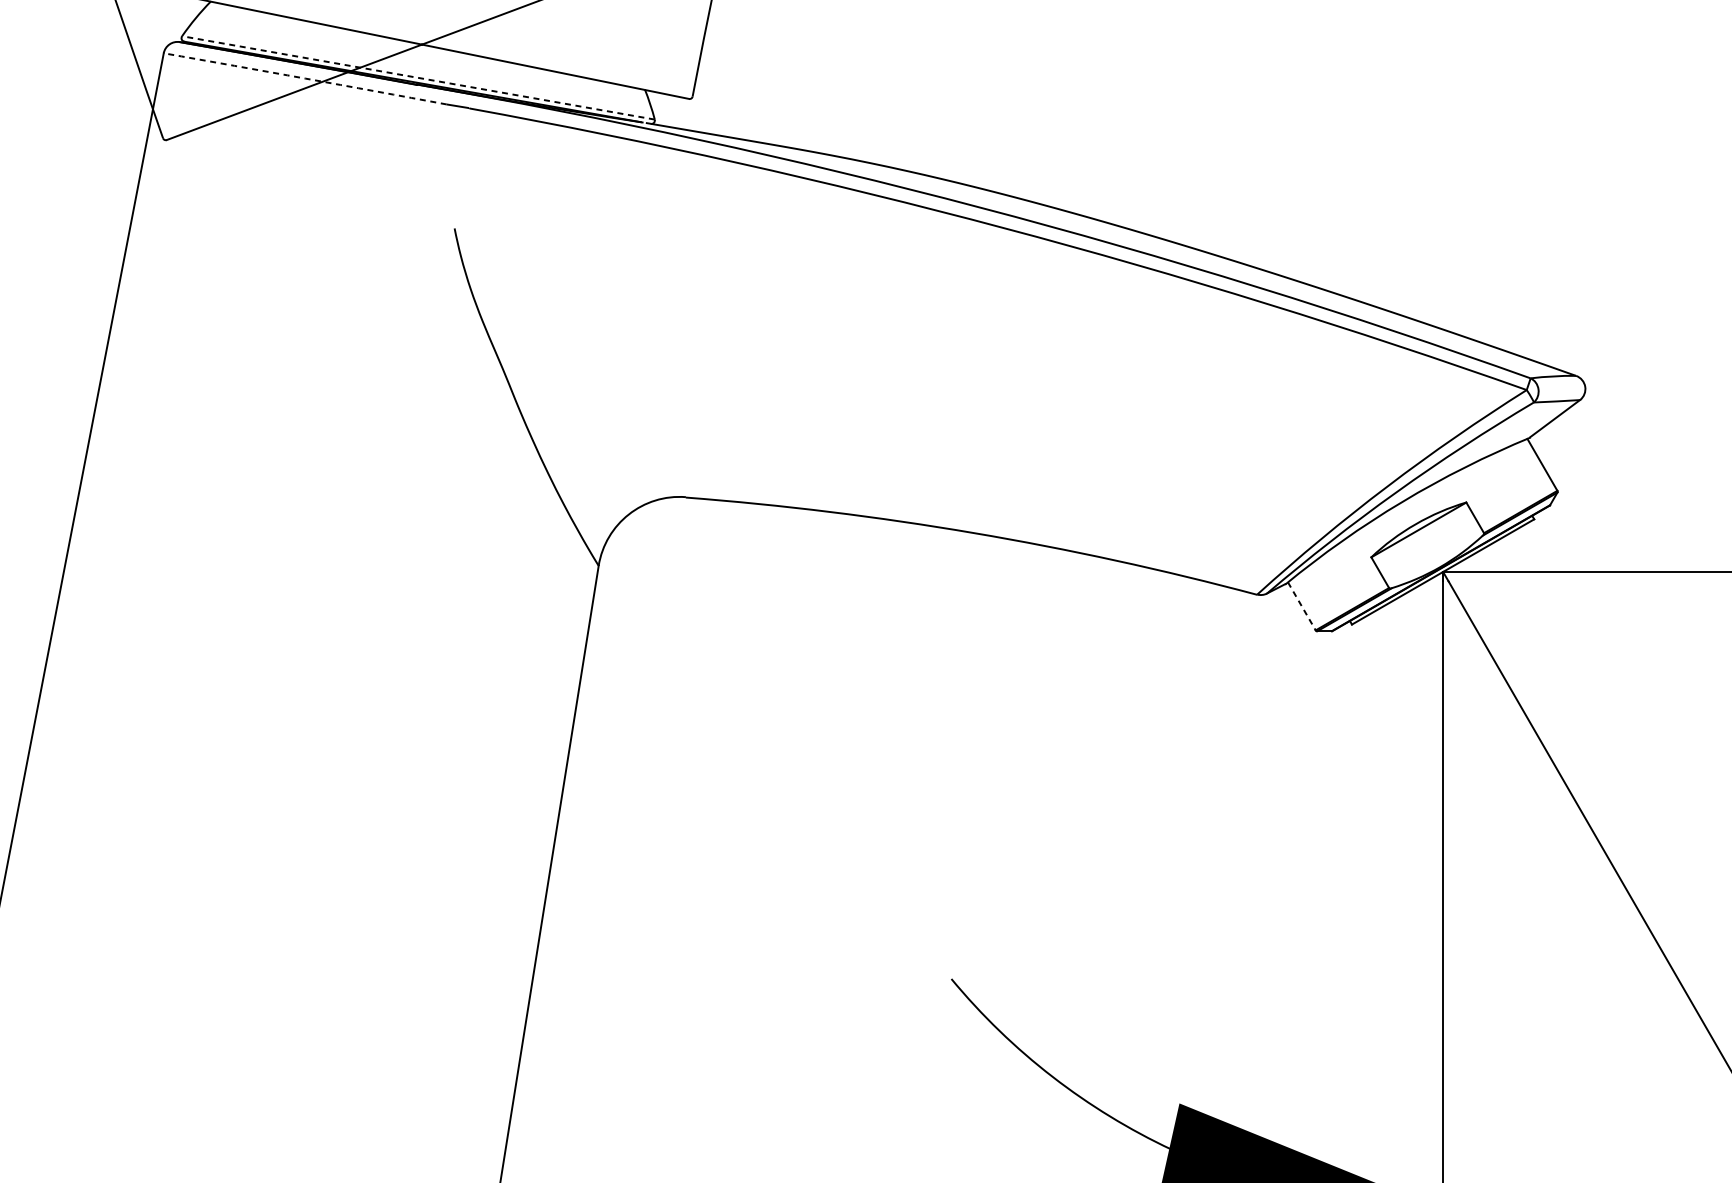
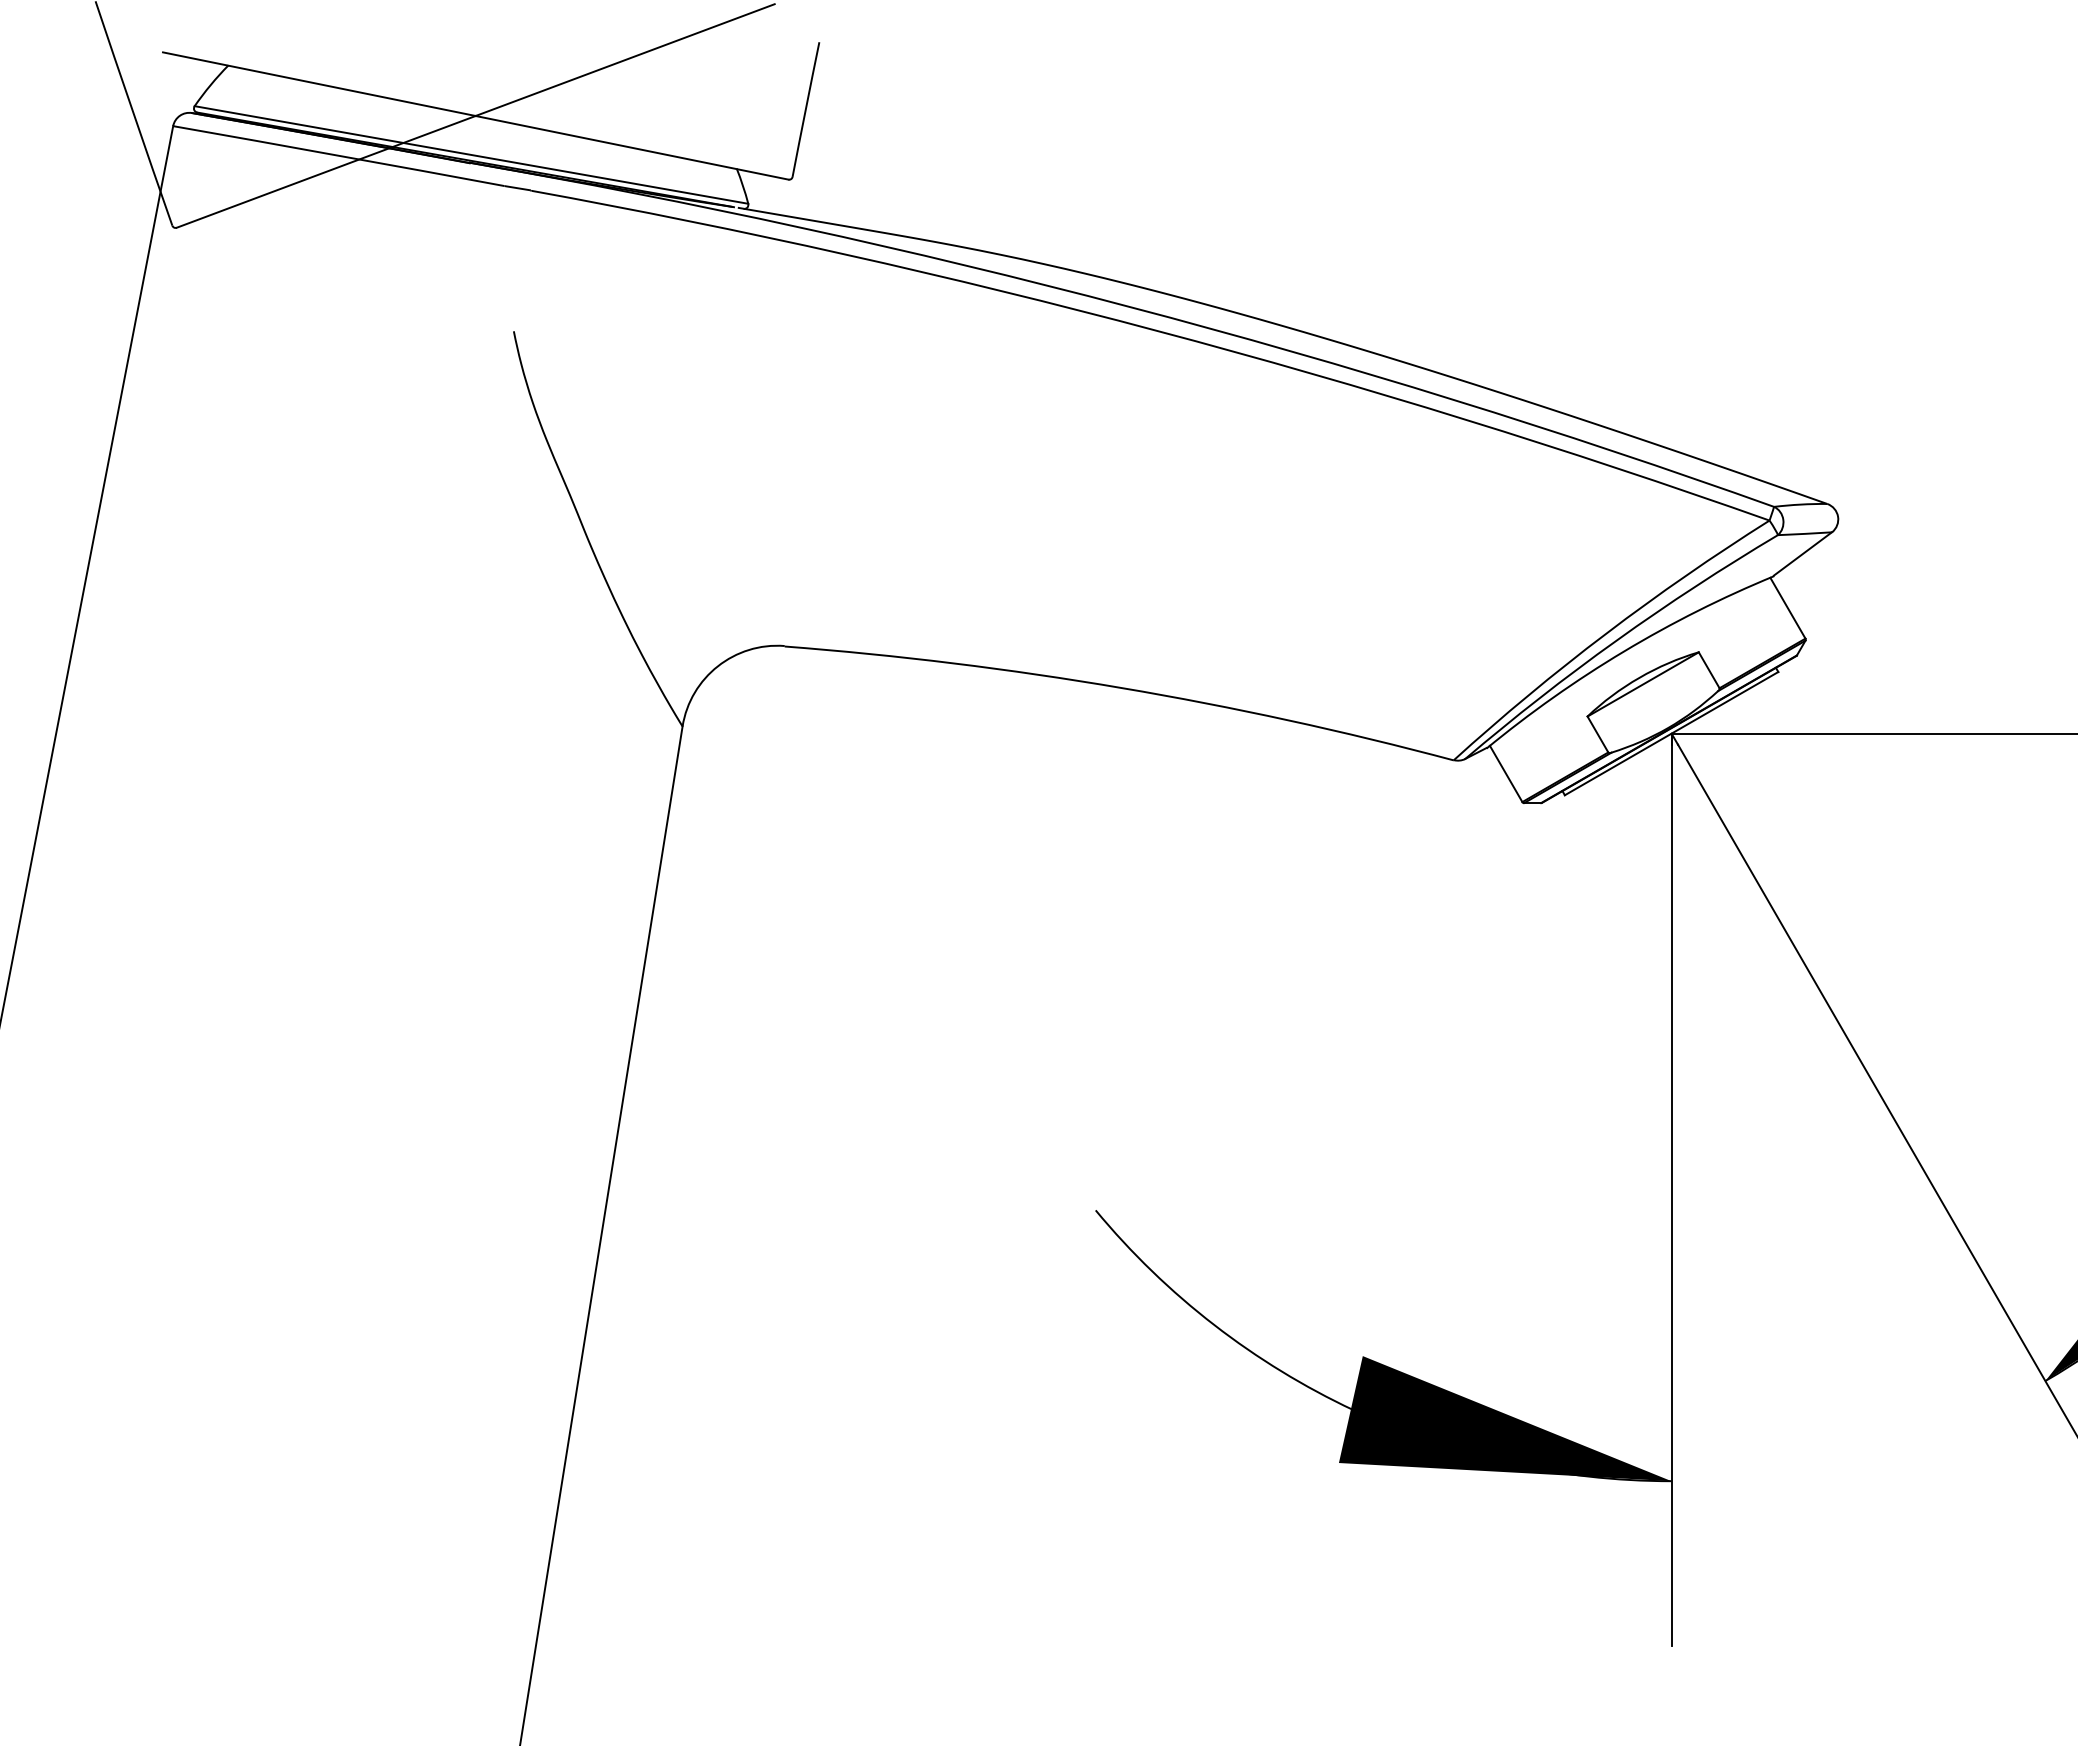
line: (418, 77) -> (471, 154), dashed -> solid
arc: (304, 78) -> (338, 155), dashed -> solid
line: (1302, 605) -> (1506, 773), dashed -> solid

